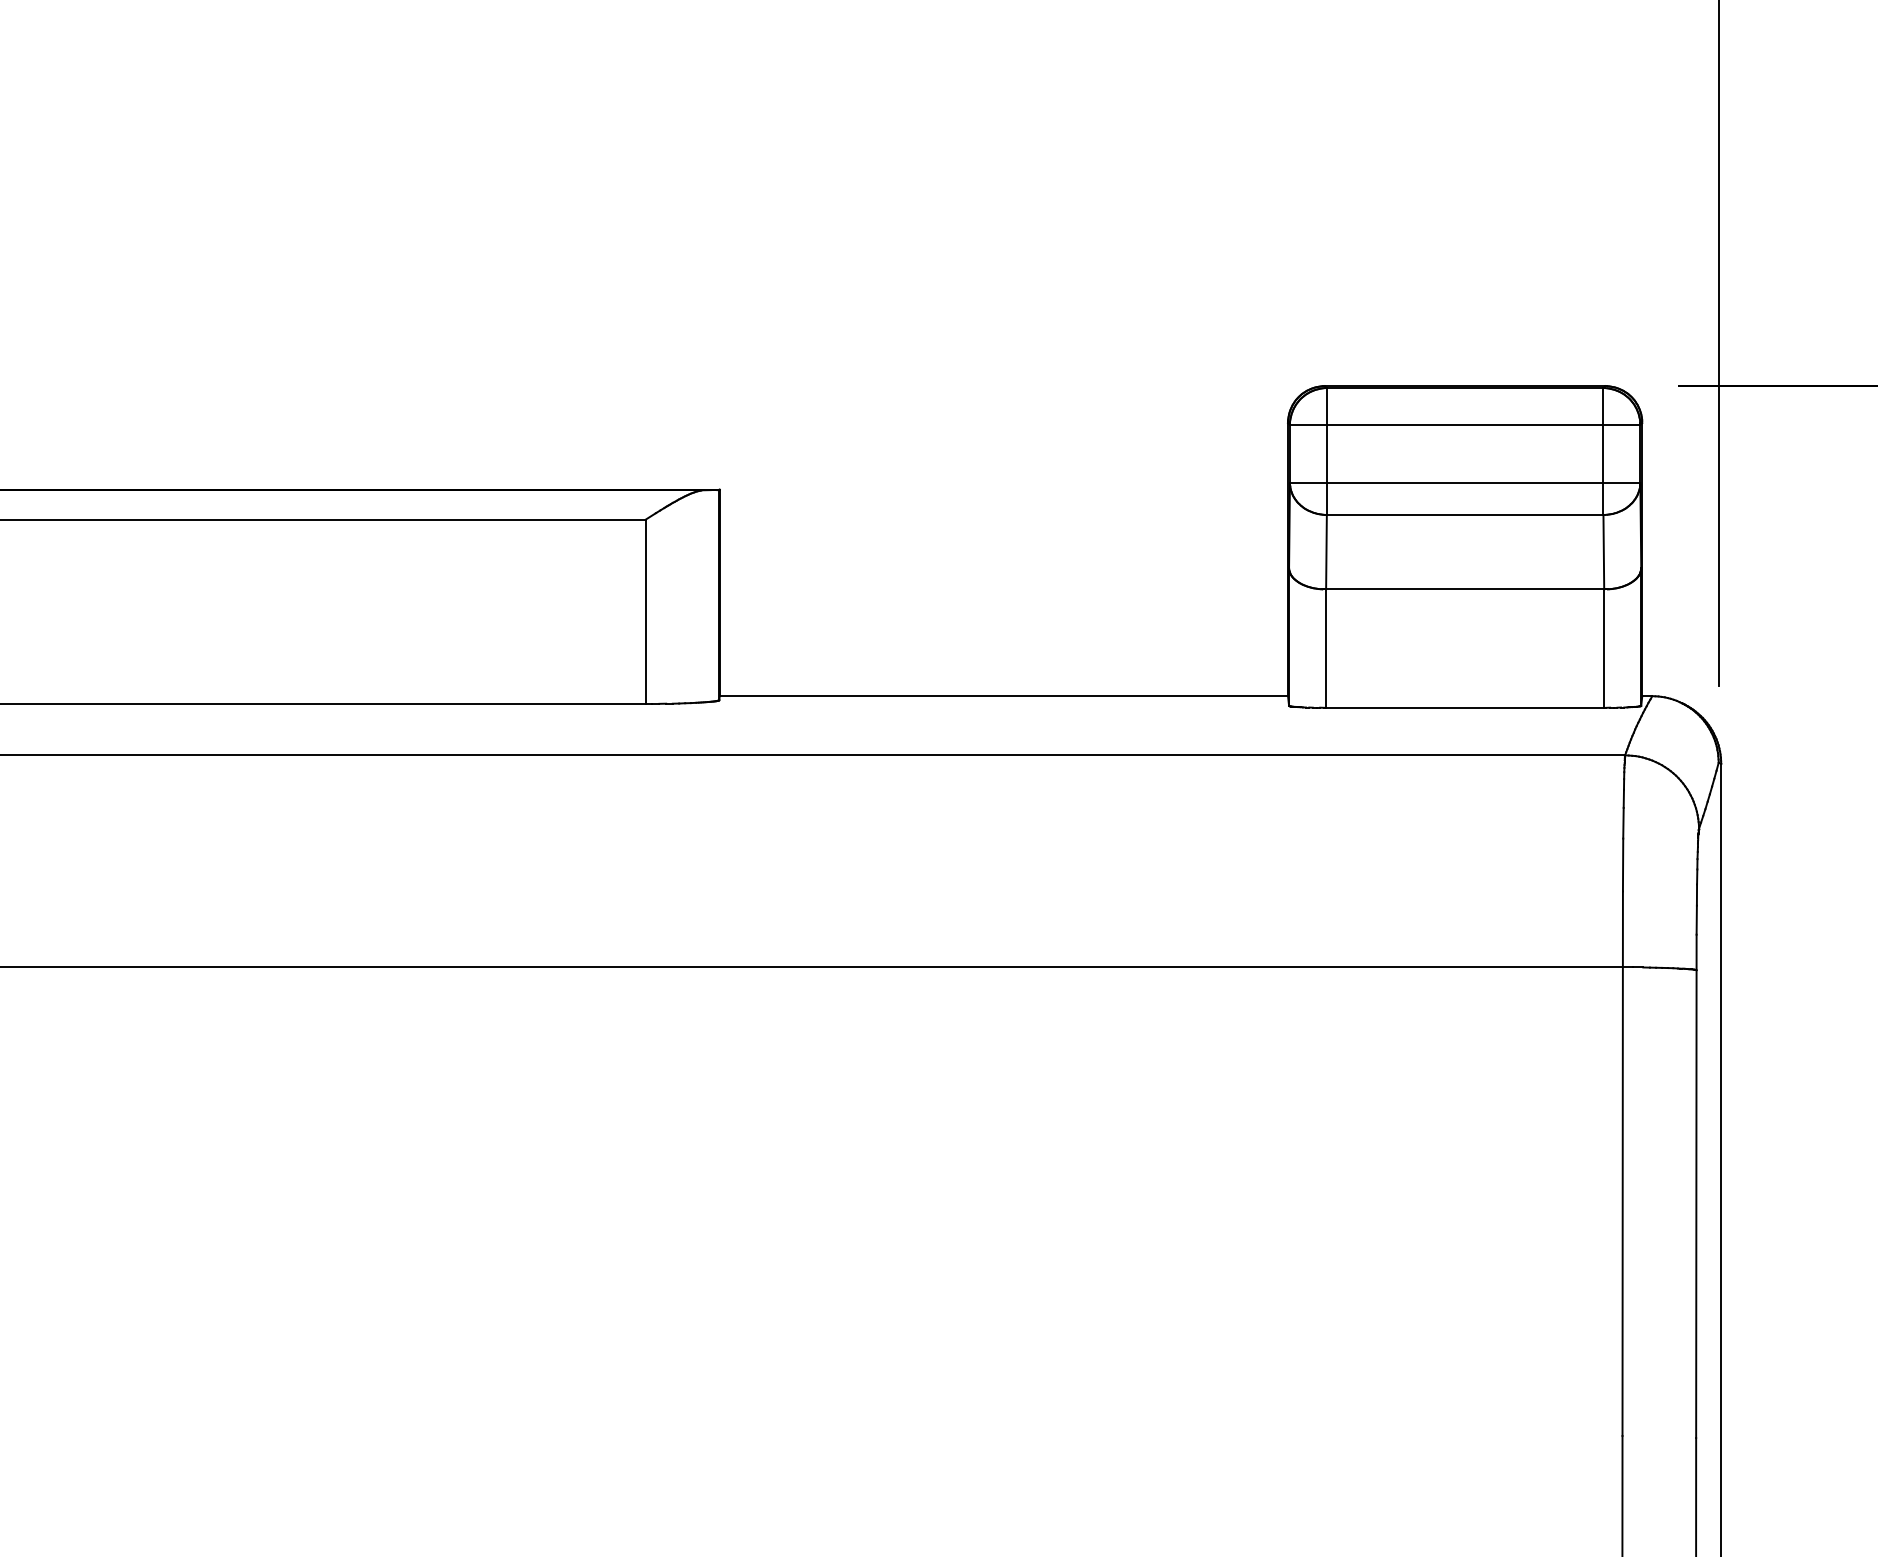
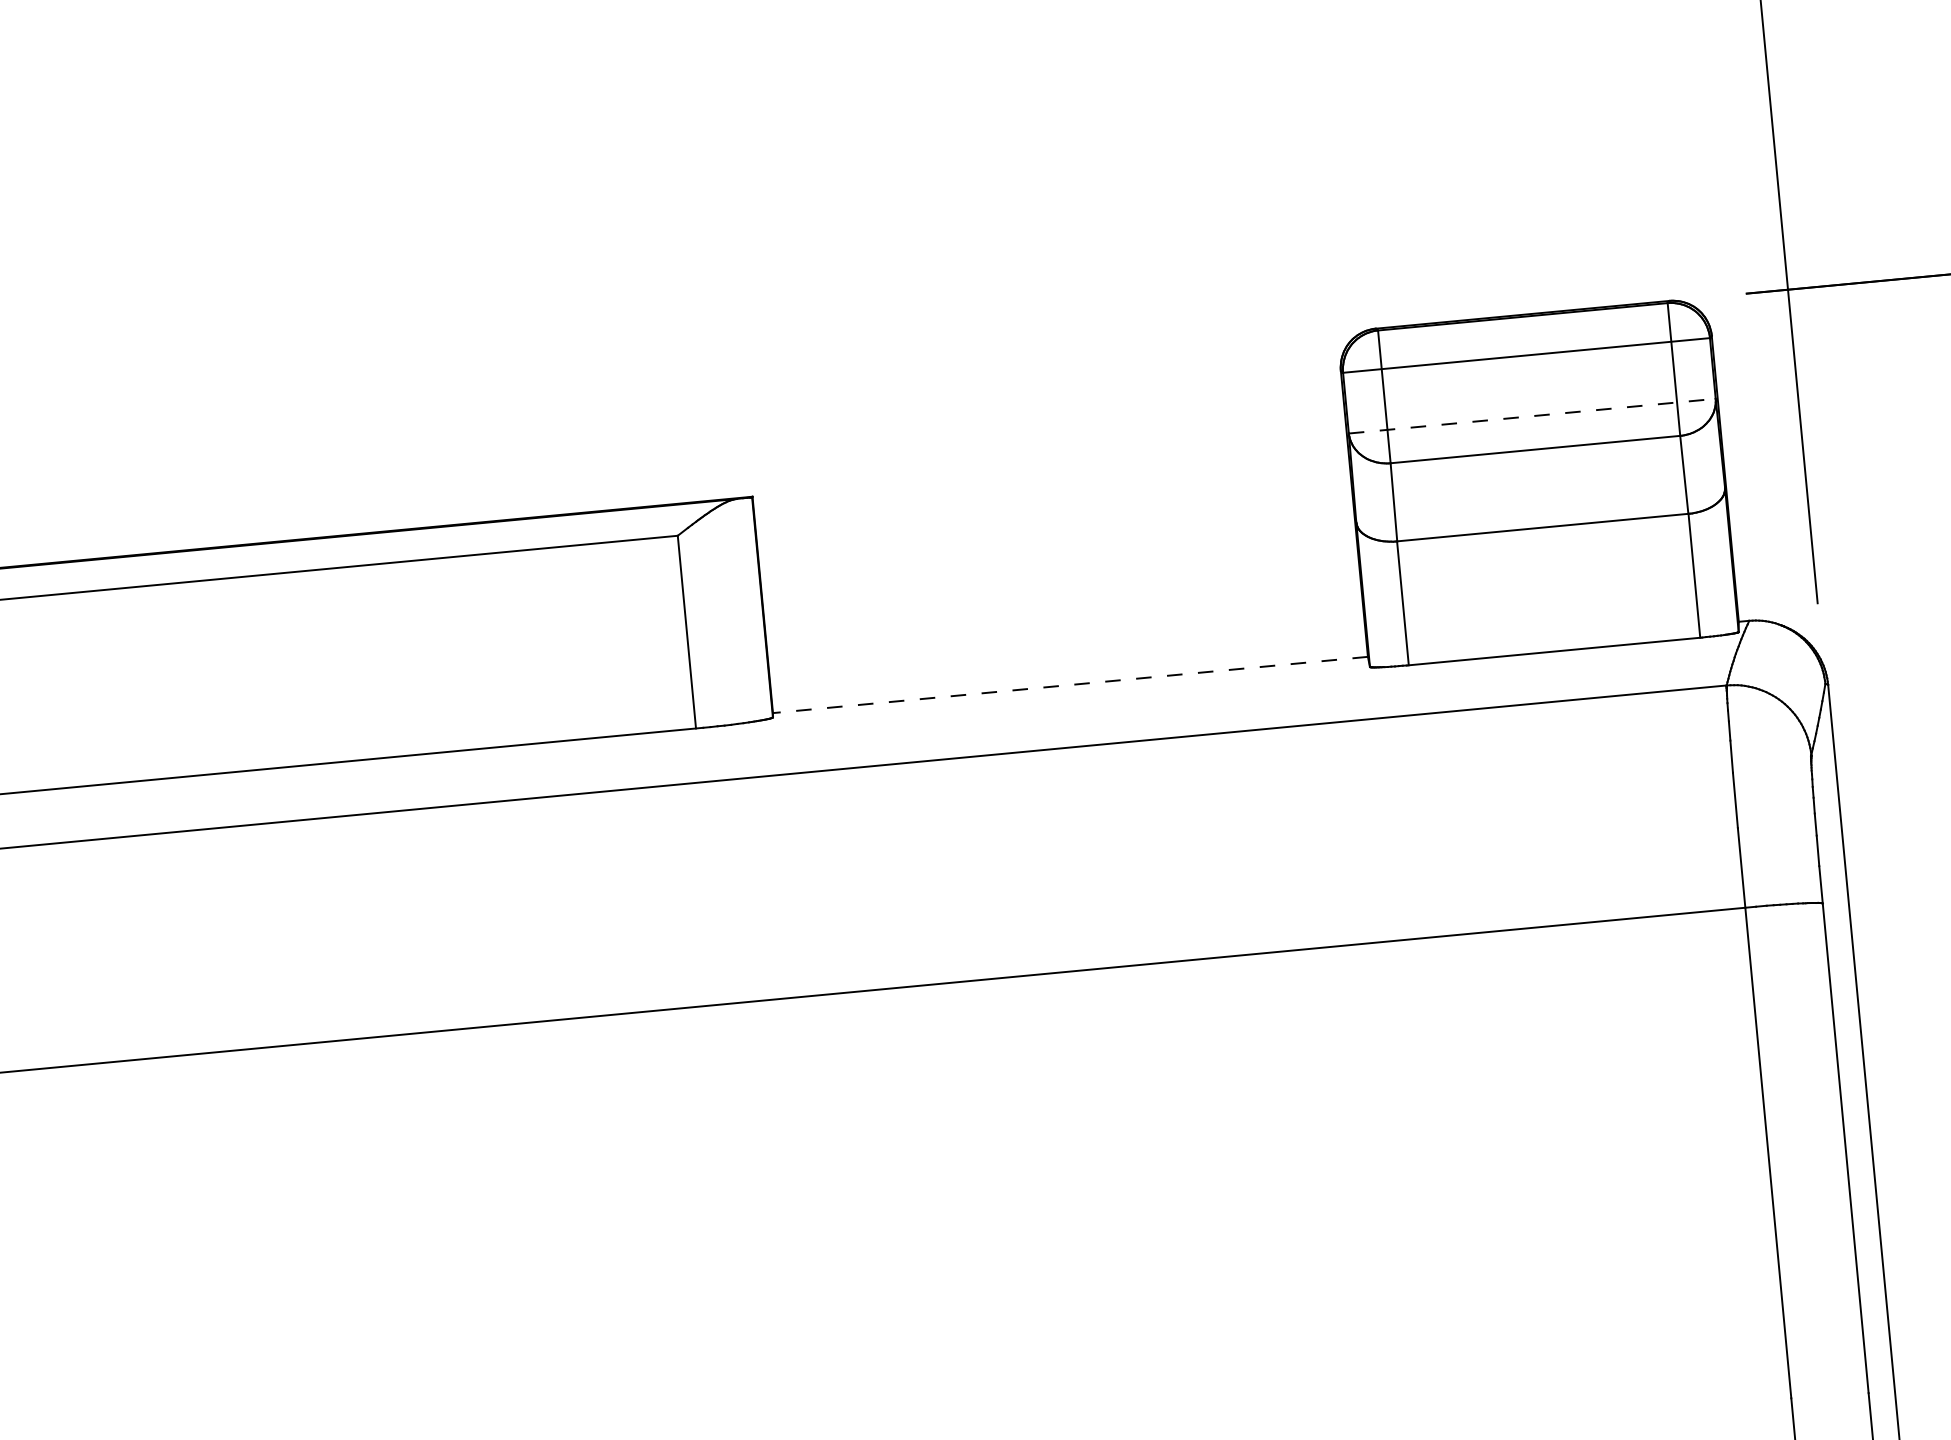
line: (1465, 483) -> (1532, 416), solid -> dashed
line: (1003, 696) -> (1070, 685), solid -> dashed

